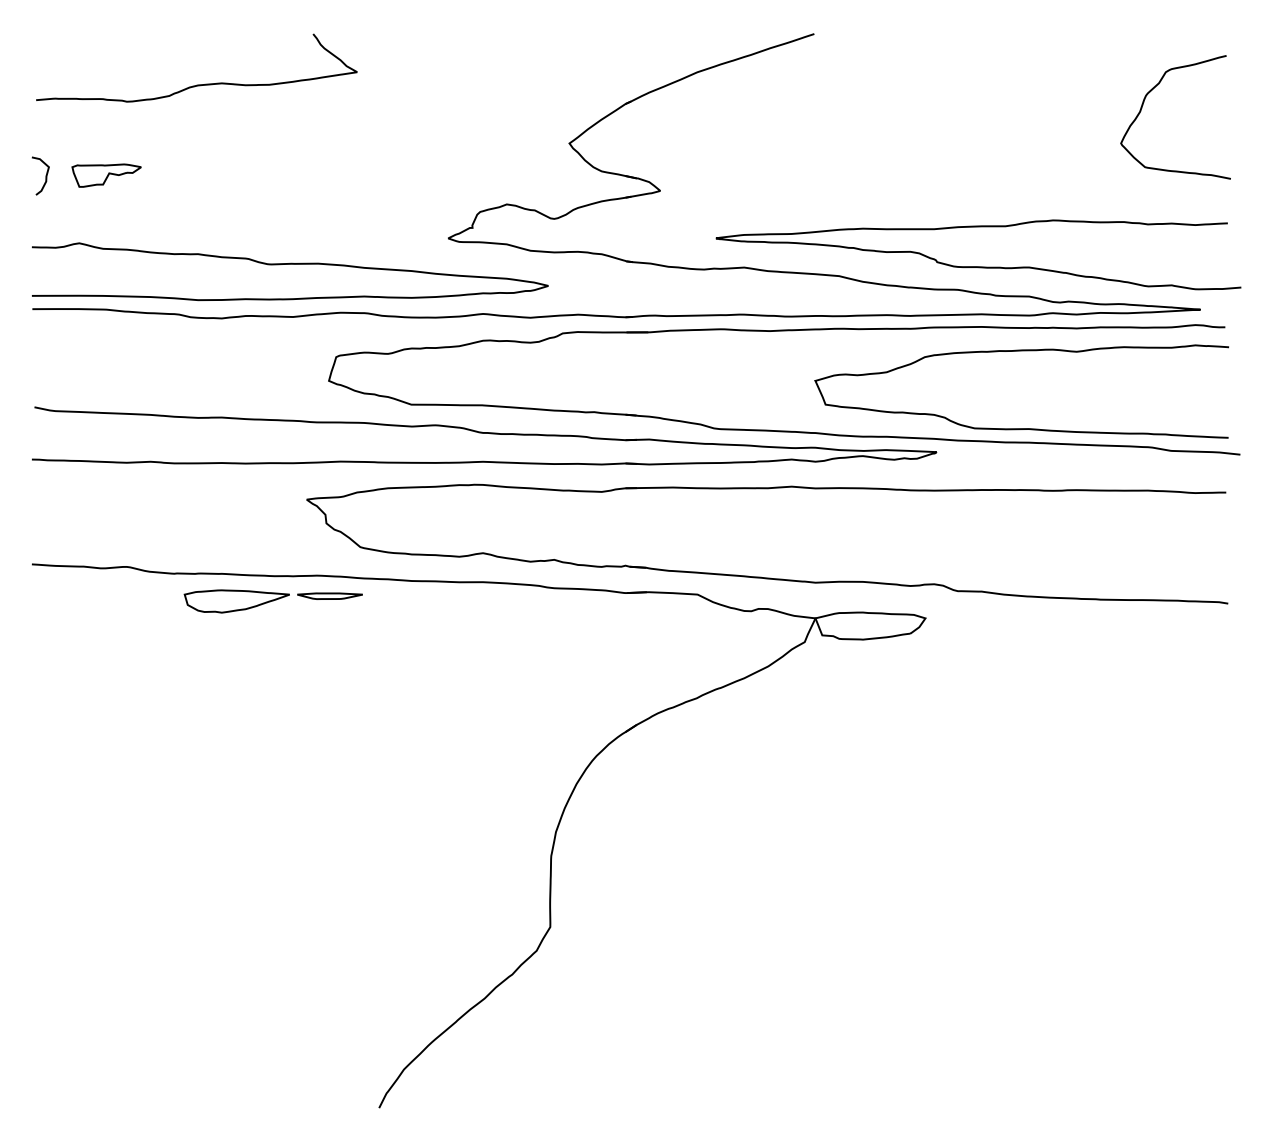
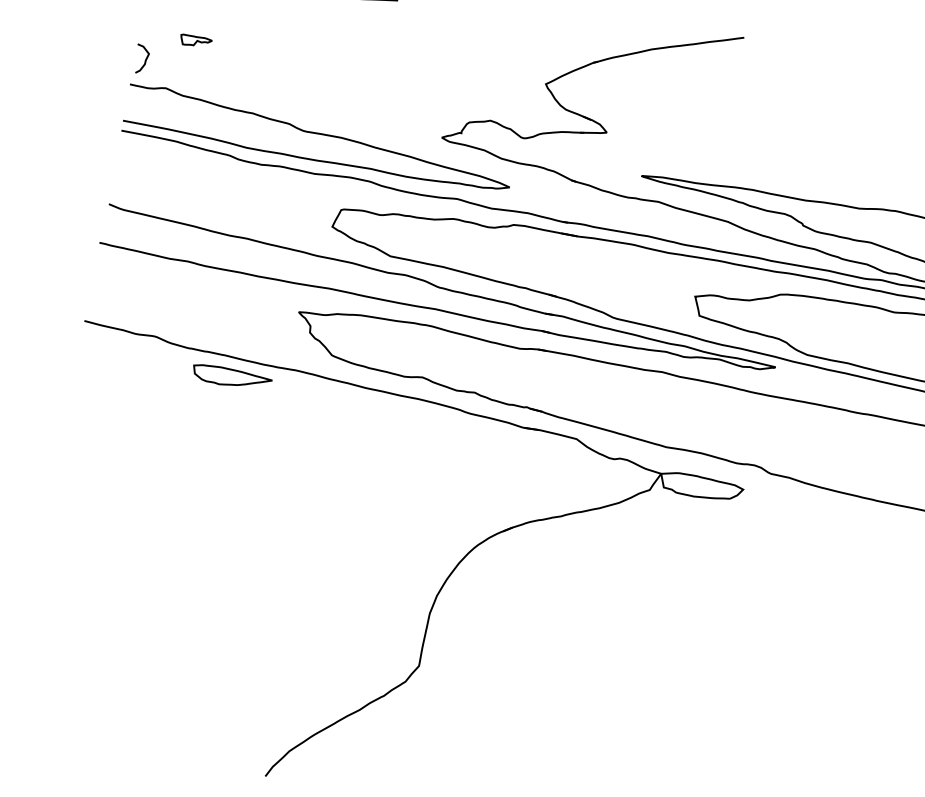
curve: (45, 175) -> (145, 59), moved
part: (106, 175) -> (195, 41), size x0.6
part: (329, 595) -> (301, 386), removed

